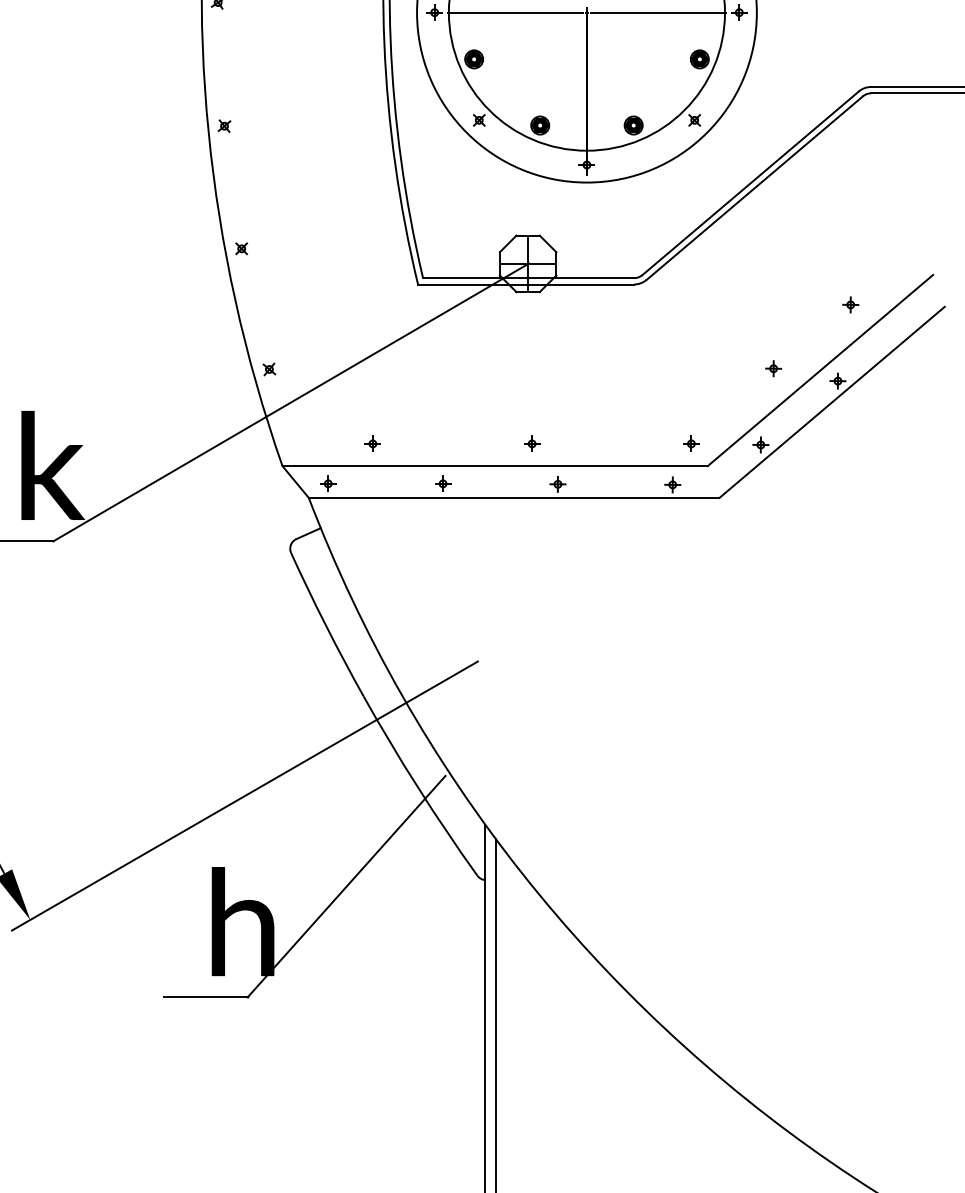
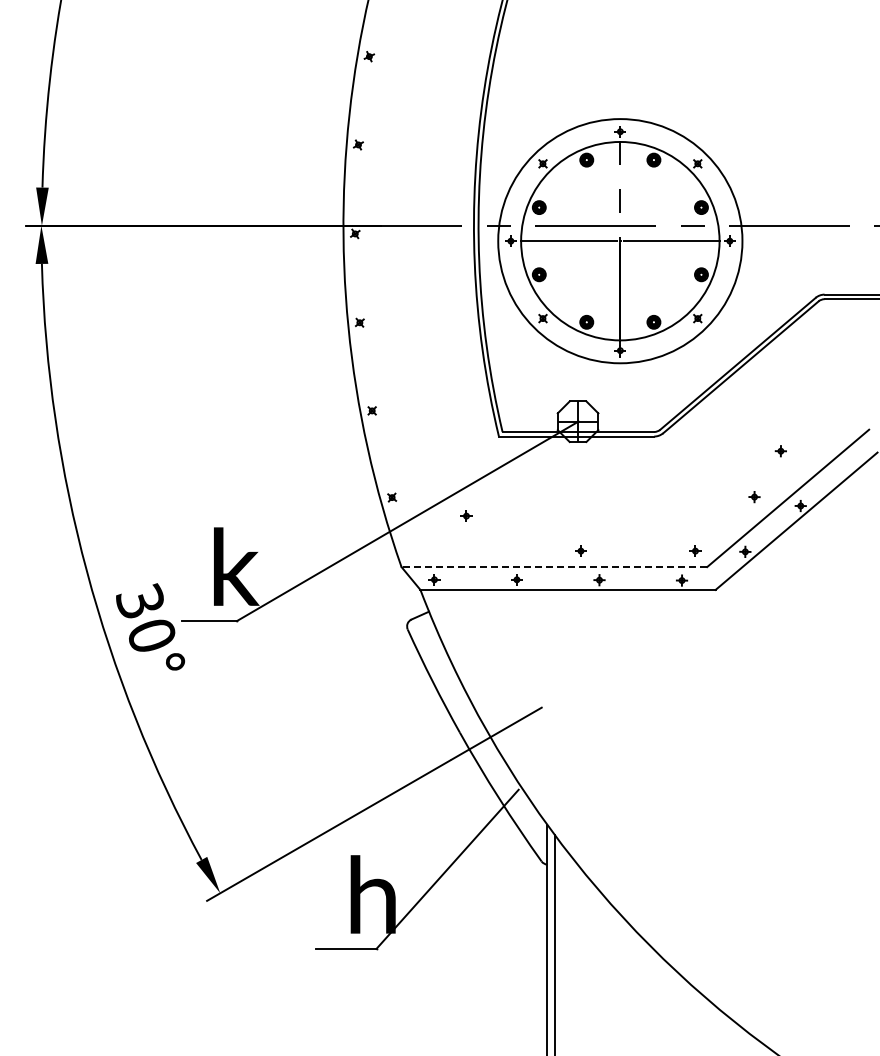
part: (850, 305) -> (780, 451), moved
part: (372, 443) -> (466, 515), moved
line: (495, 466) -> (554, 567), solid -> dashed

